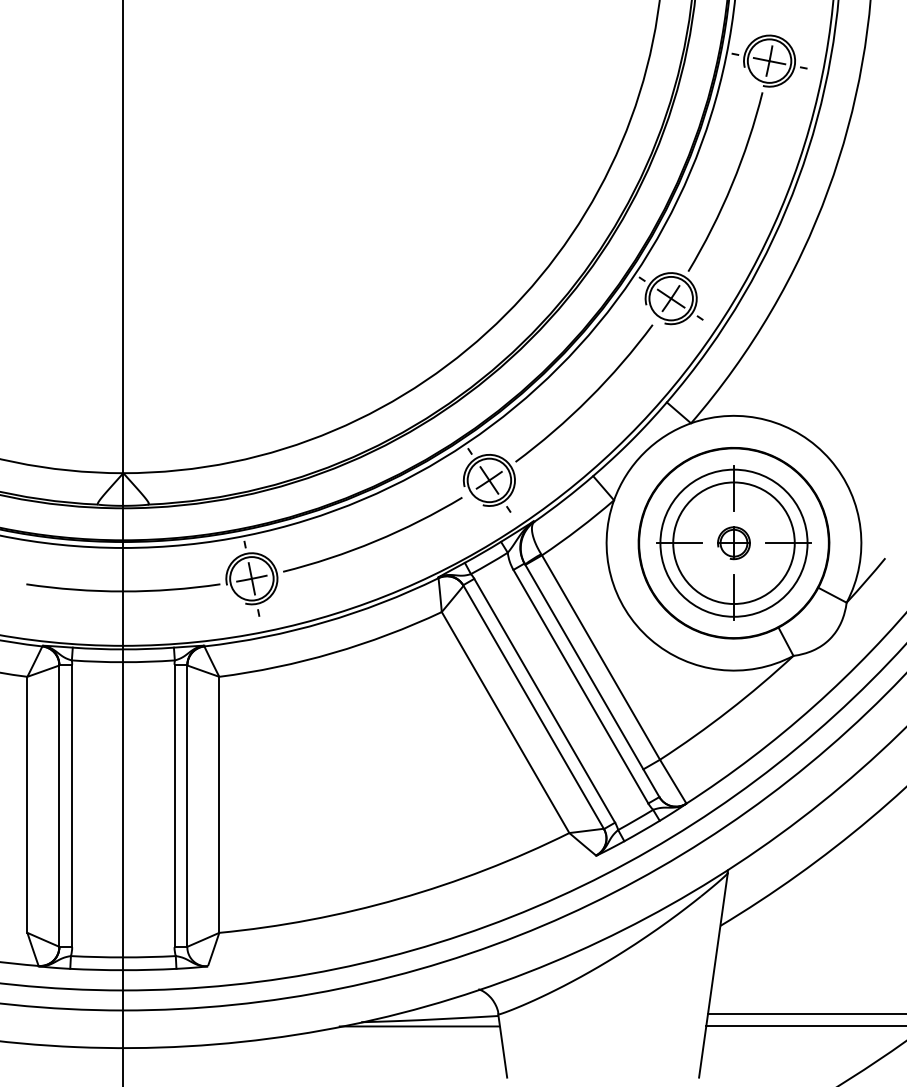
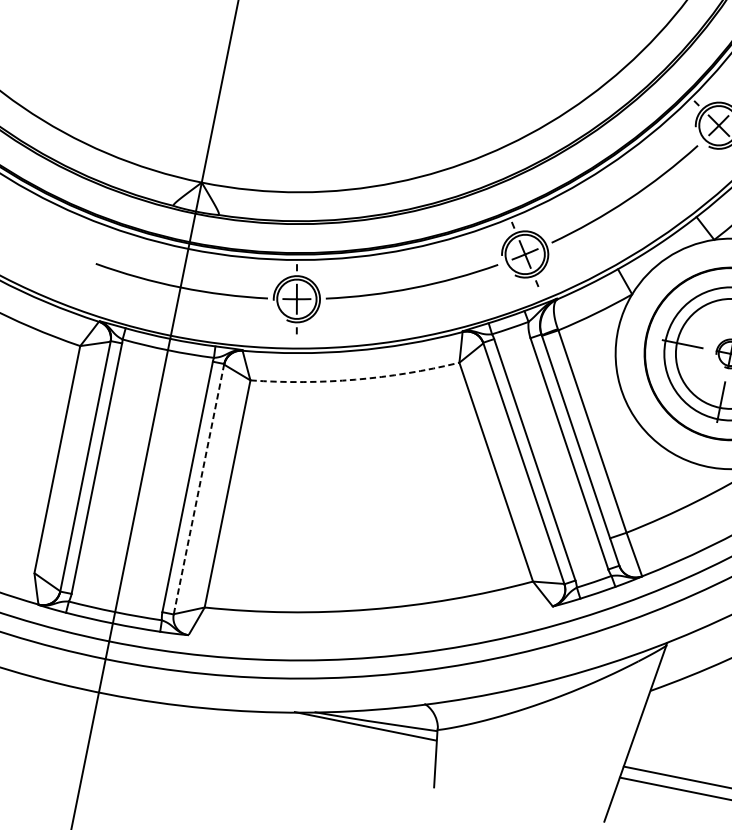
arc: (333, 653) -> (355, 380), solid -> dashed
line: (187, 806) -> (199, 489), solid -> dashed

